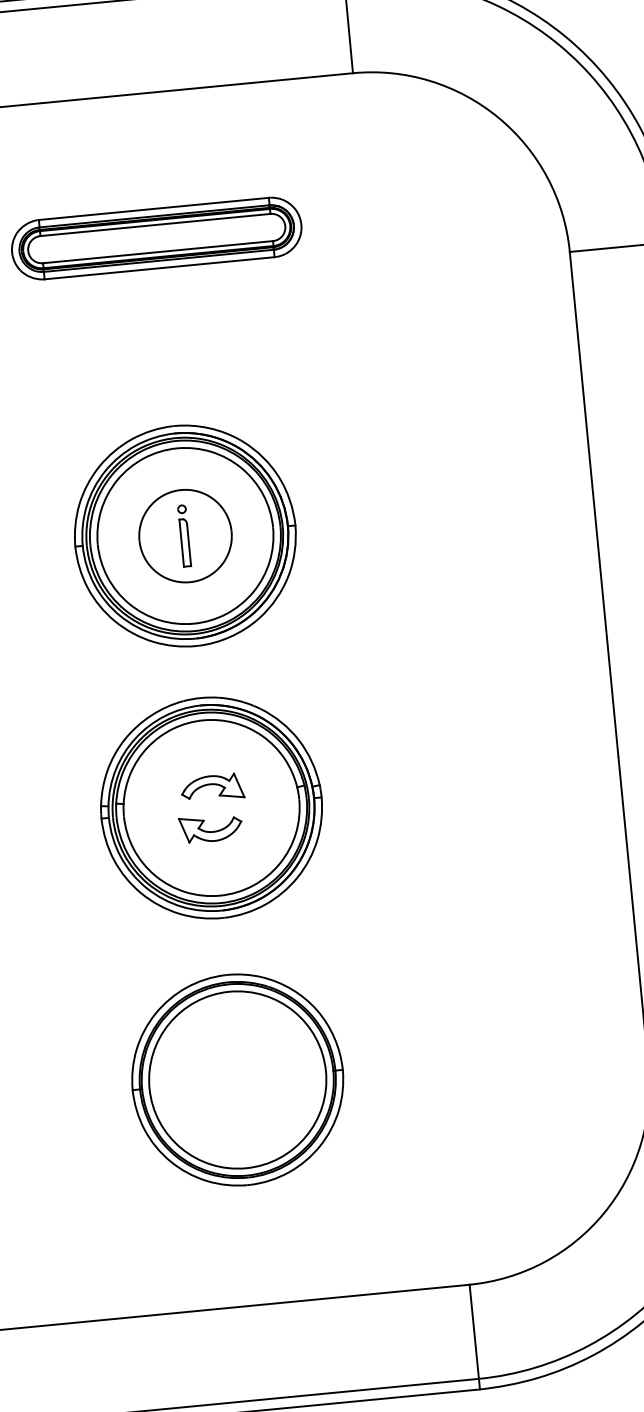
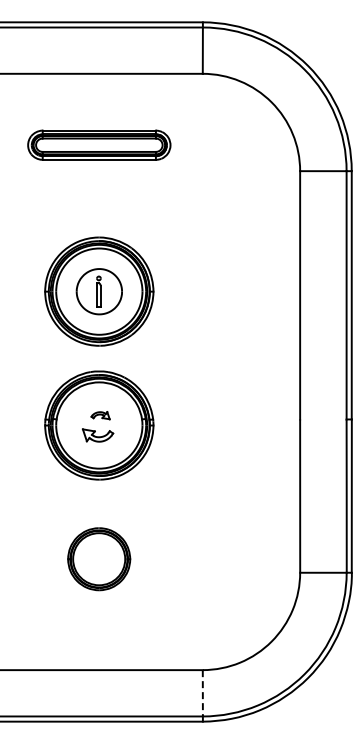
part: (211, 787) -> (100, 415), size x0.6
part: (235, 1078) -> (98, 558), size x0.6
line: (473, 1332) -> (202, 693), solid -> dashed

